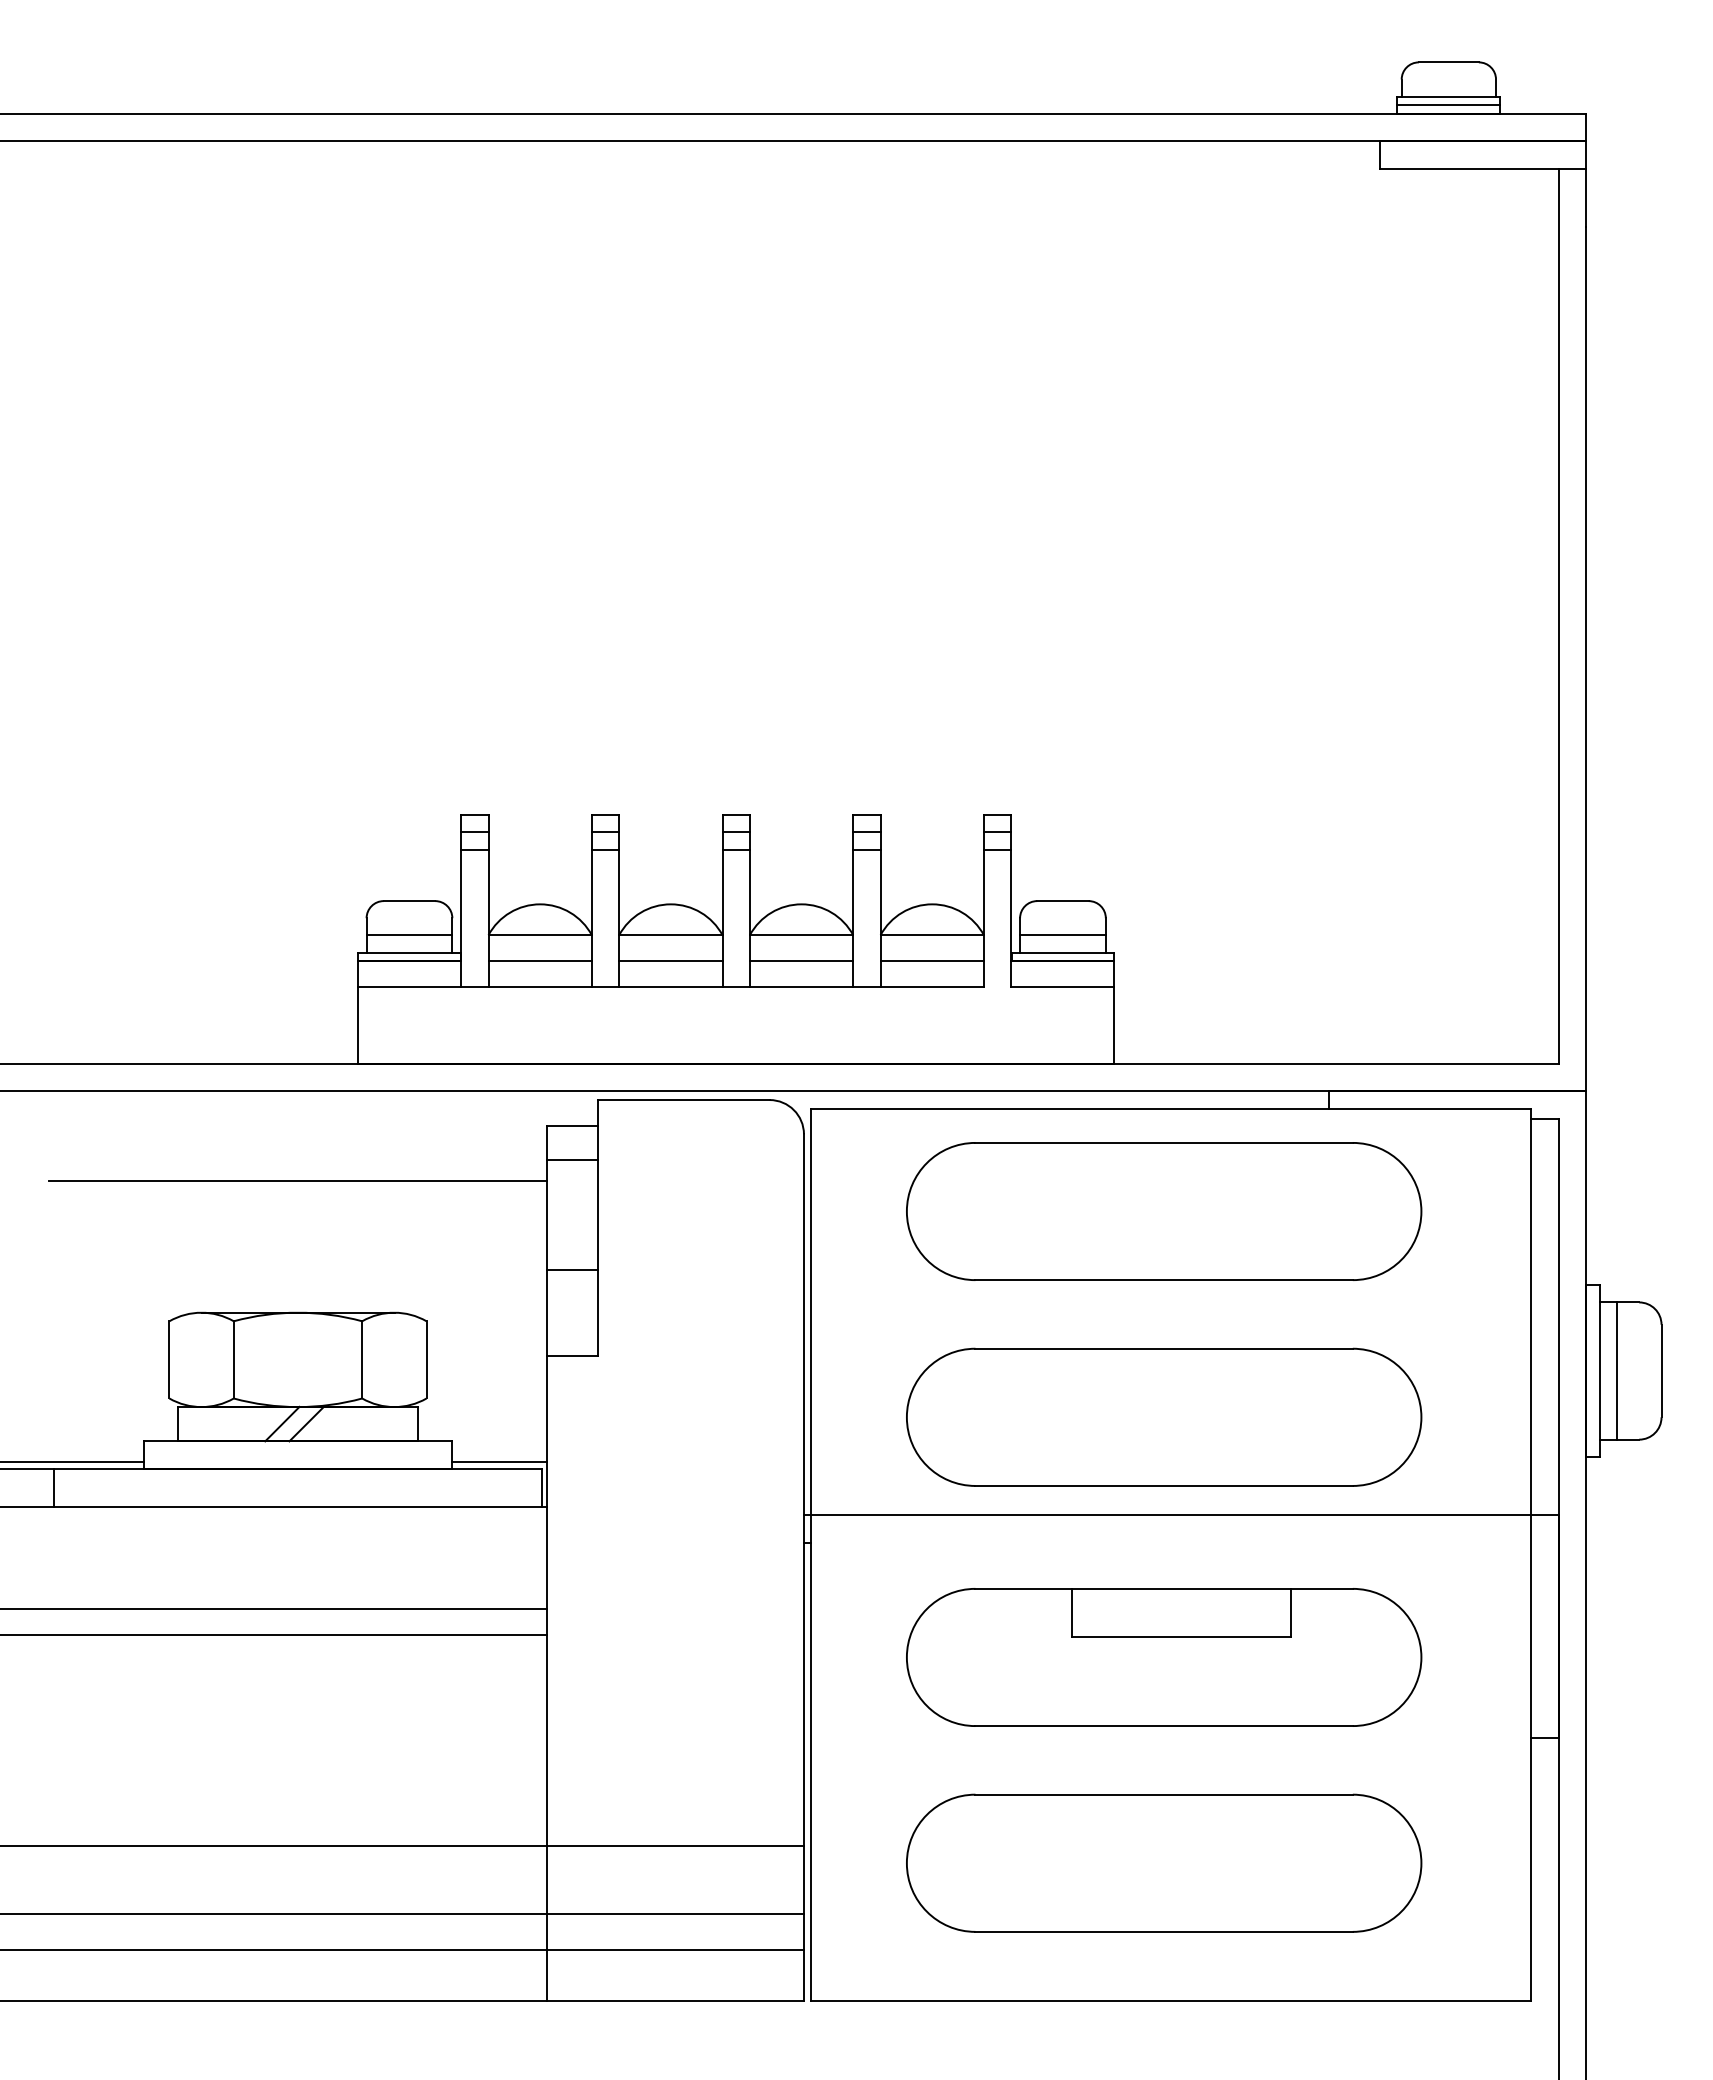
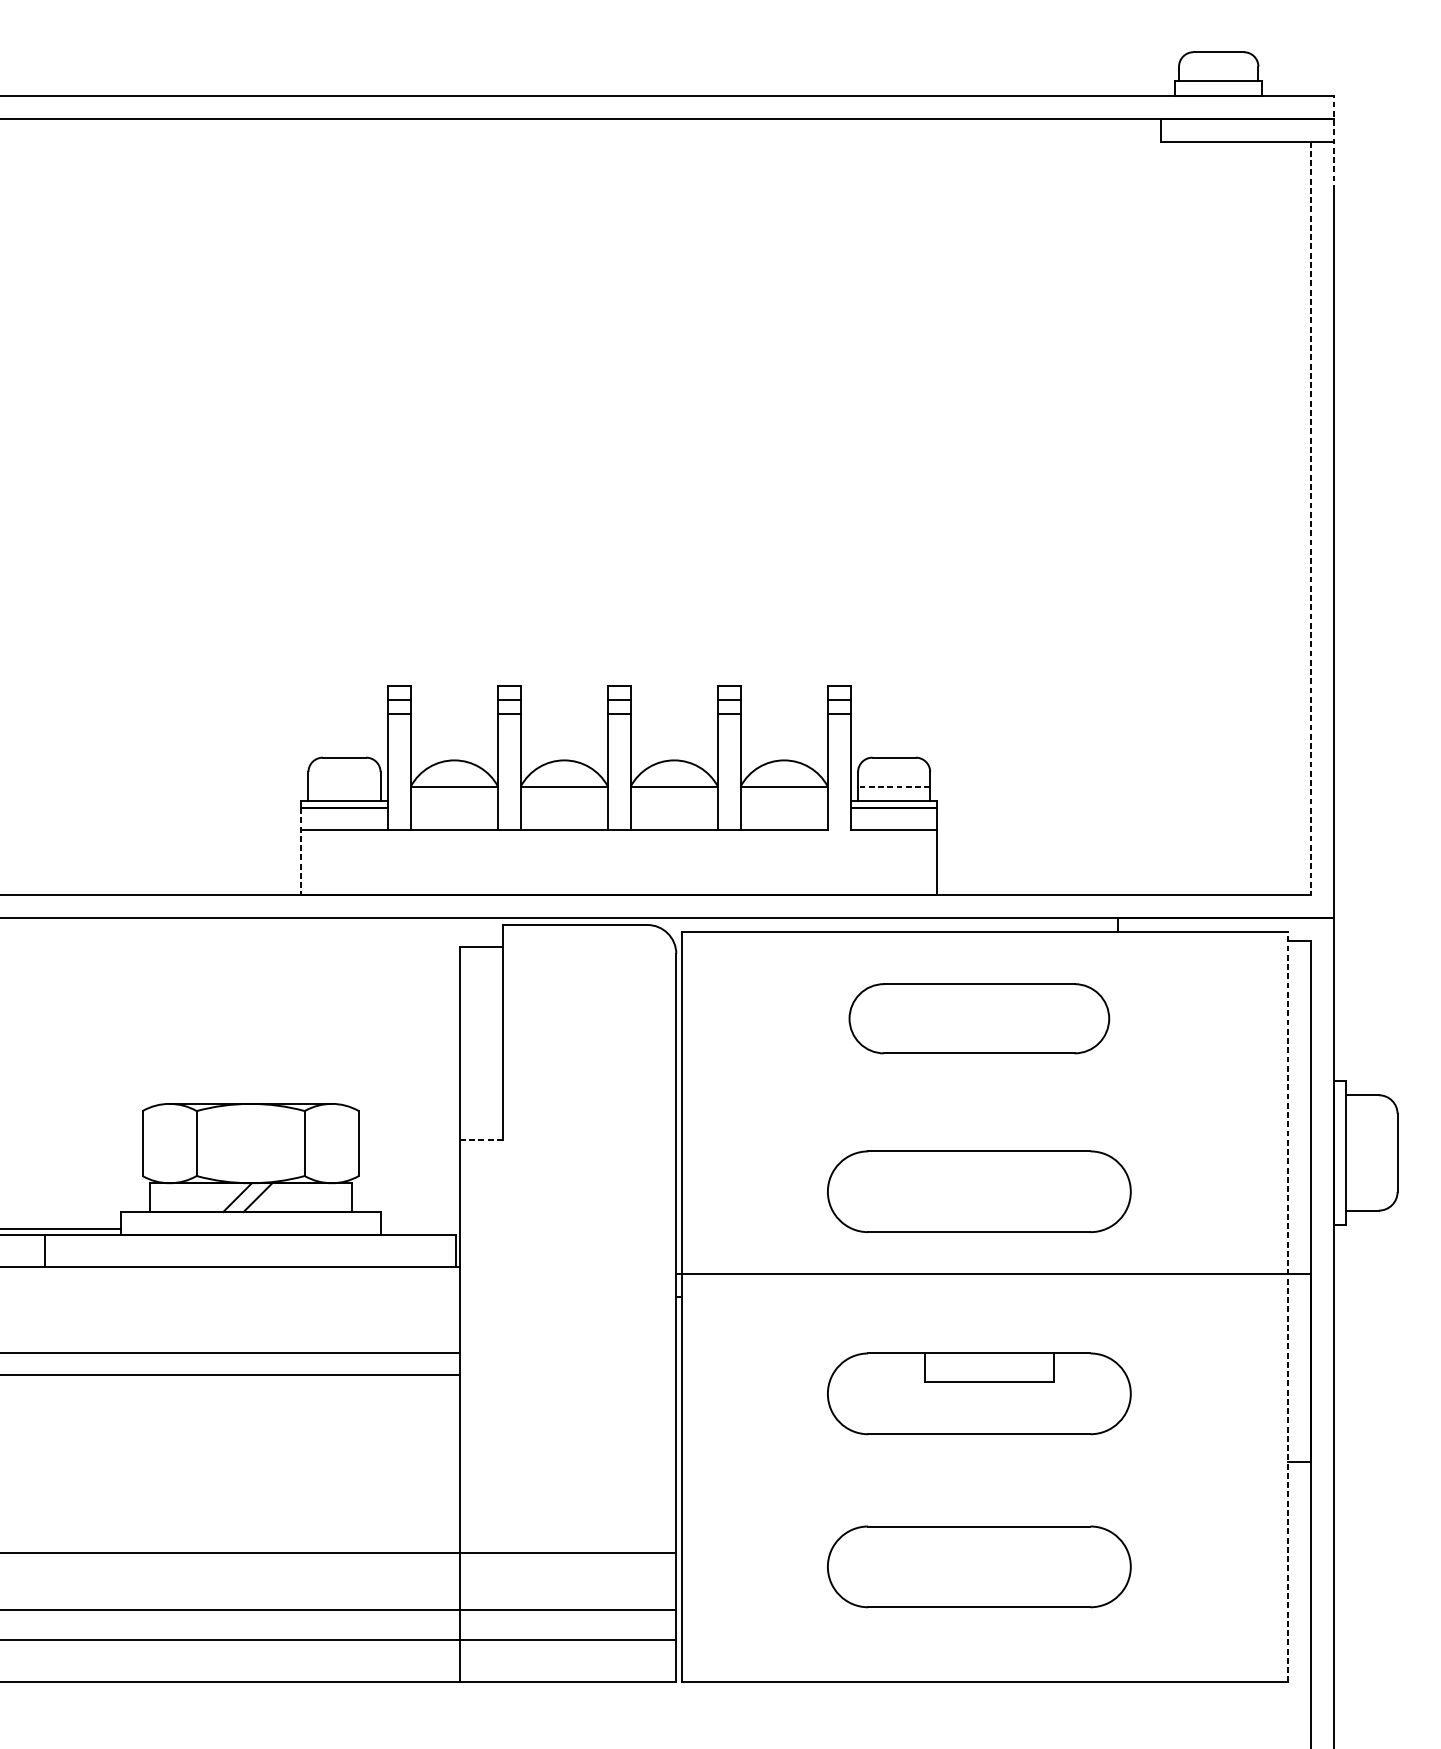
line: (1448, 105) -> (1218, 88), removed
line: (1586, 170) -> (1334, 143), solid -> dashed
line: (1558, 616) -> (1310, 518), solid -> dashed
line: (409, 935) -> (344, 786), removed
line: (1062, 935) -> (893, 786), solid -> dashed
line: (539, 961) -> (453, 808), removed
line: (670, 961) -> (564, 808), removed
line: (801, 961) -> (674, 808), removed
line: (931, 961) -> (783, 808), removed
line: (358, 1013) -> (301, 852), solid -> dashed
line: (572, 1160) -> (481, 975), removed
line: (297, 1180) -> (250, 992), removed
part: (1164, 1211) -> (979, 1018), size x0.6
line: (572, 1269) -> (481, 1067), removed
line: (572, 1355) -> (481, 1139), solid -> dashed
line: (1616, 1370) -> (1359, 1152), removed
part: (1164, 1416) -> (979, 1191), size x0.7
line: (499, 1461) -> (420, 1229), removed
line: (1531, 1554) -> (1288, 1307), solid -> dashed
part: (1164, 1657) -> (979, 1393), size x0.7
part: (1164, 1862) -> (979, 1566), size x0.7

